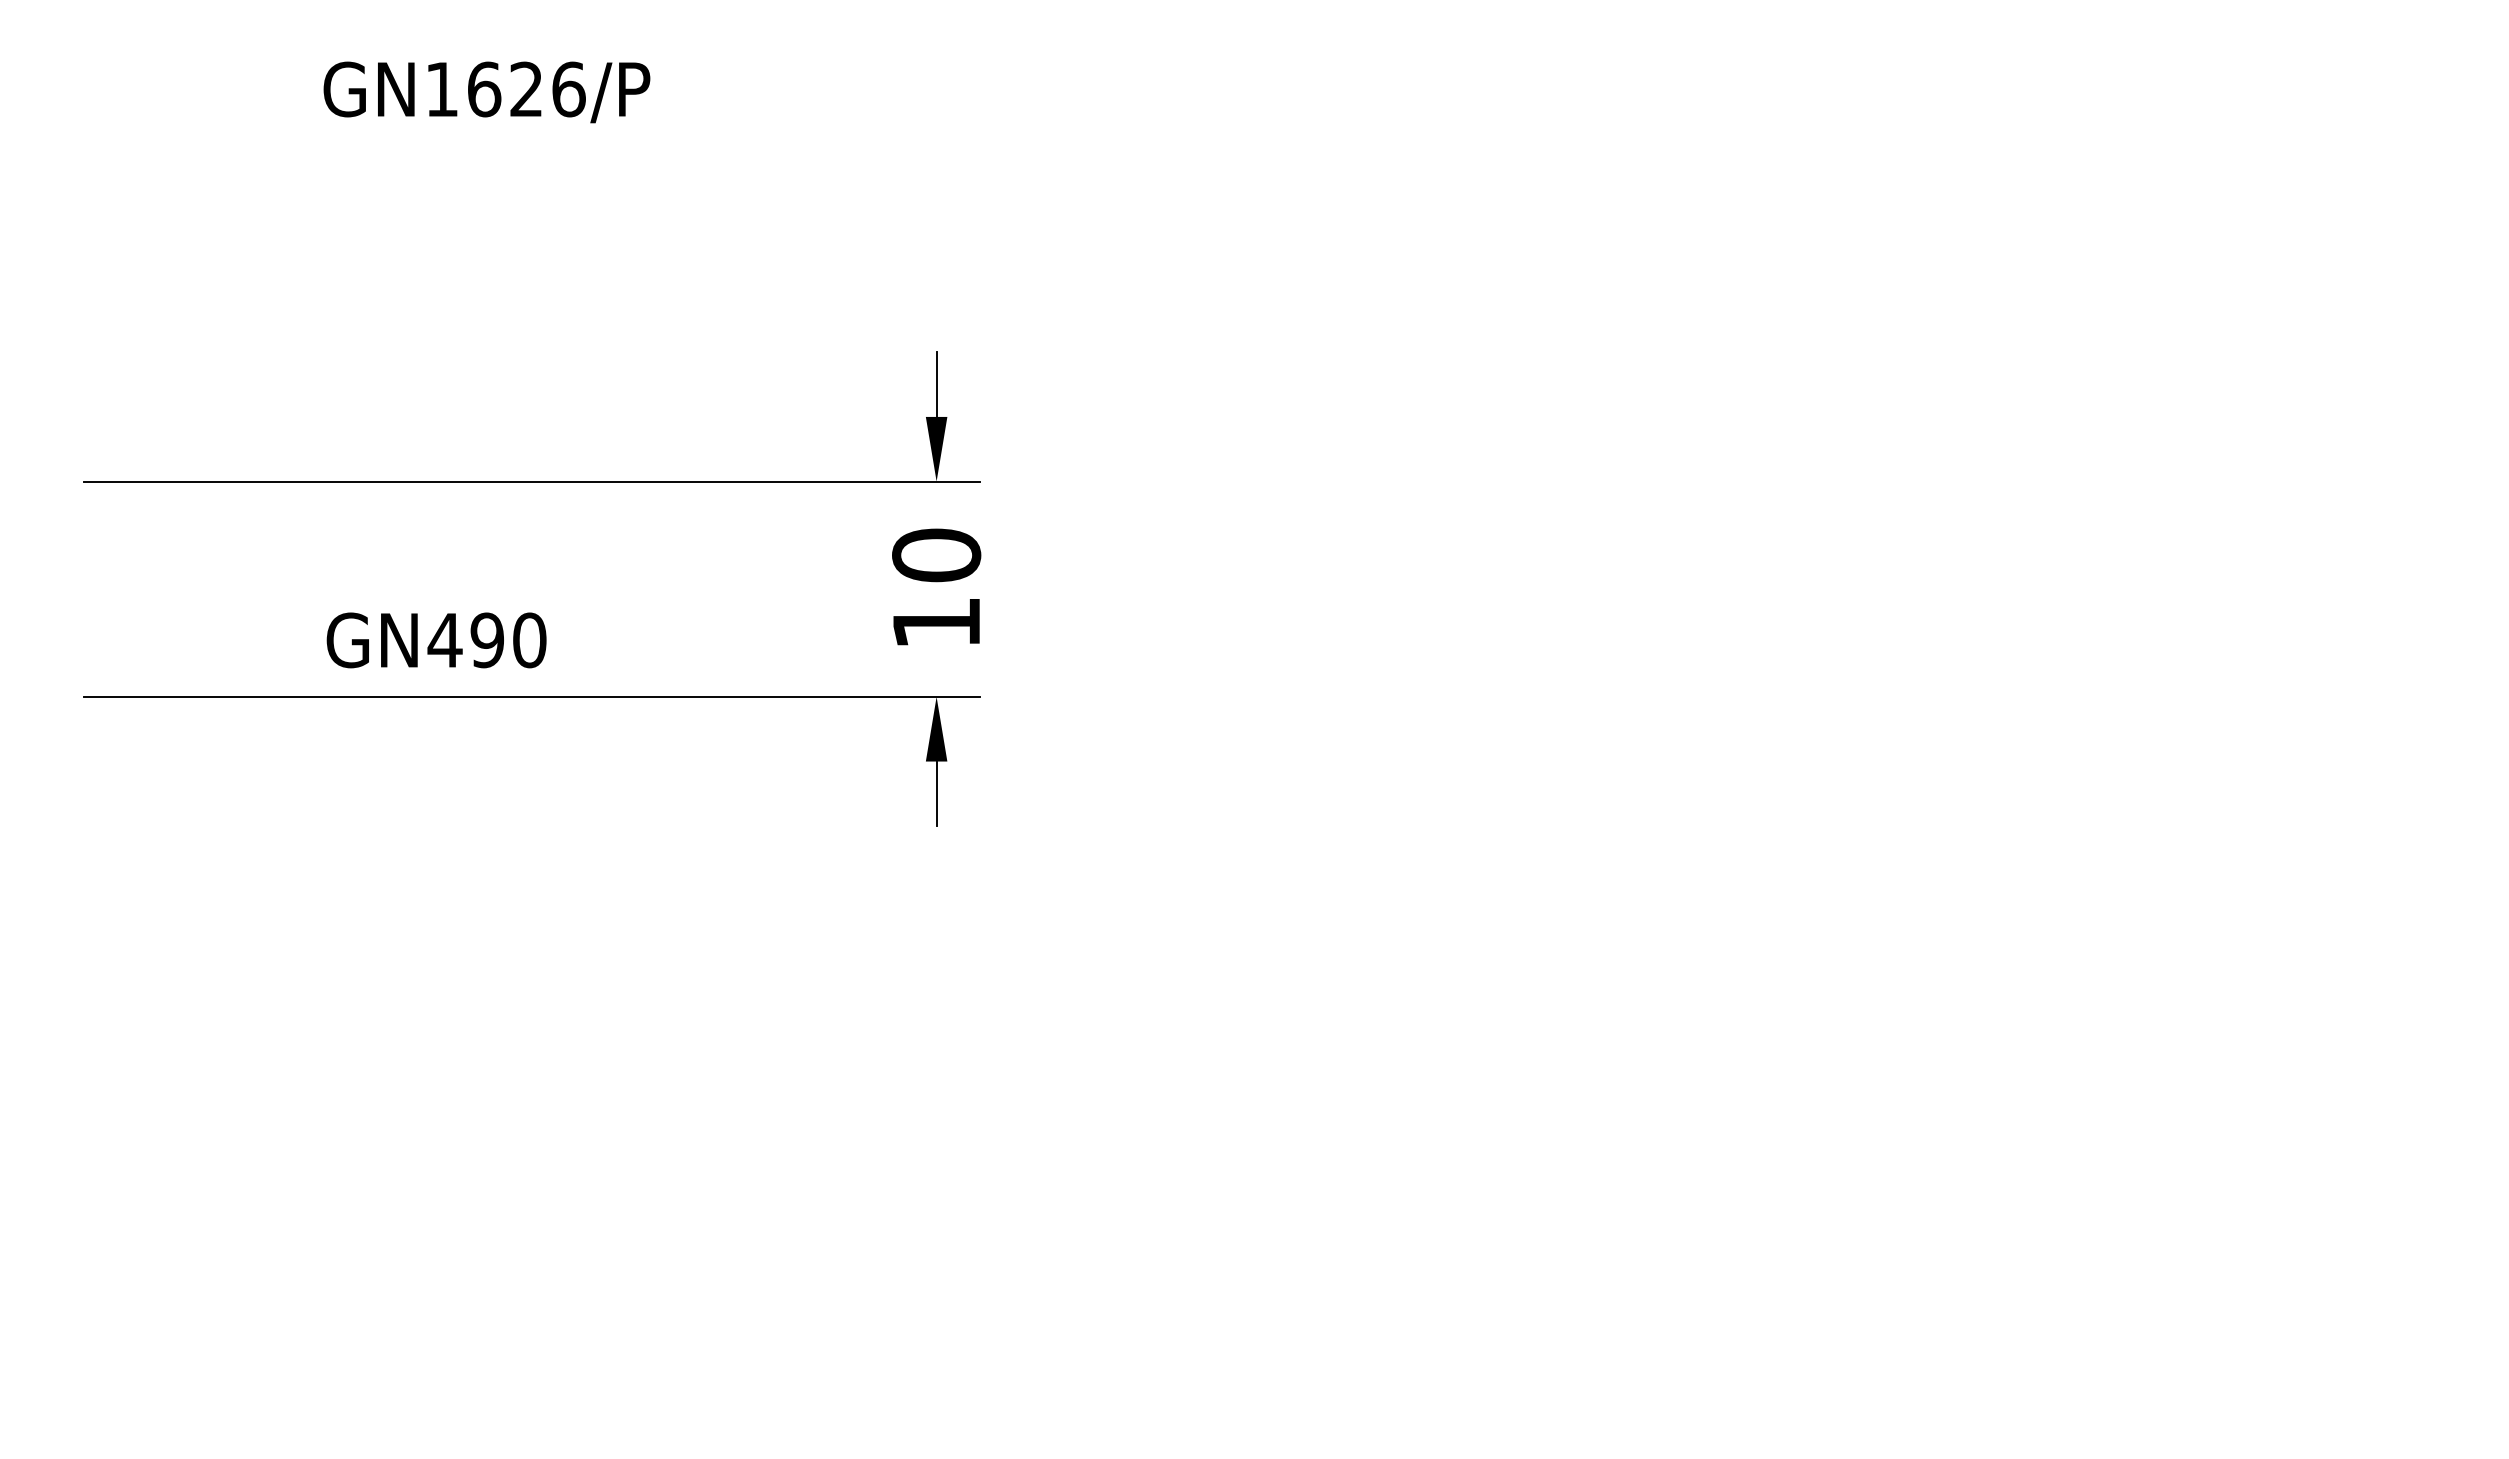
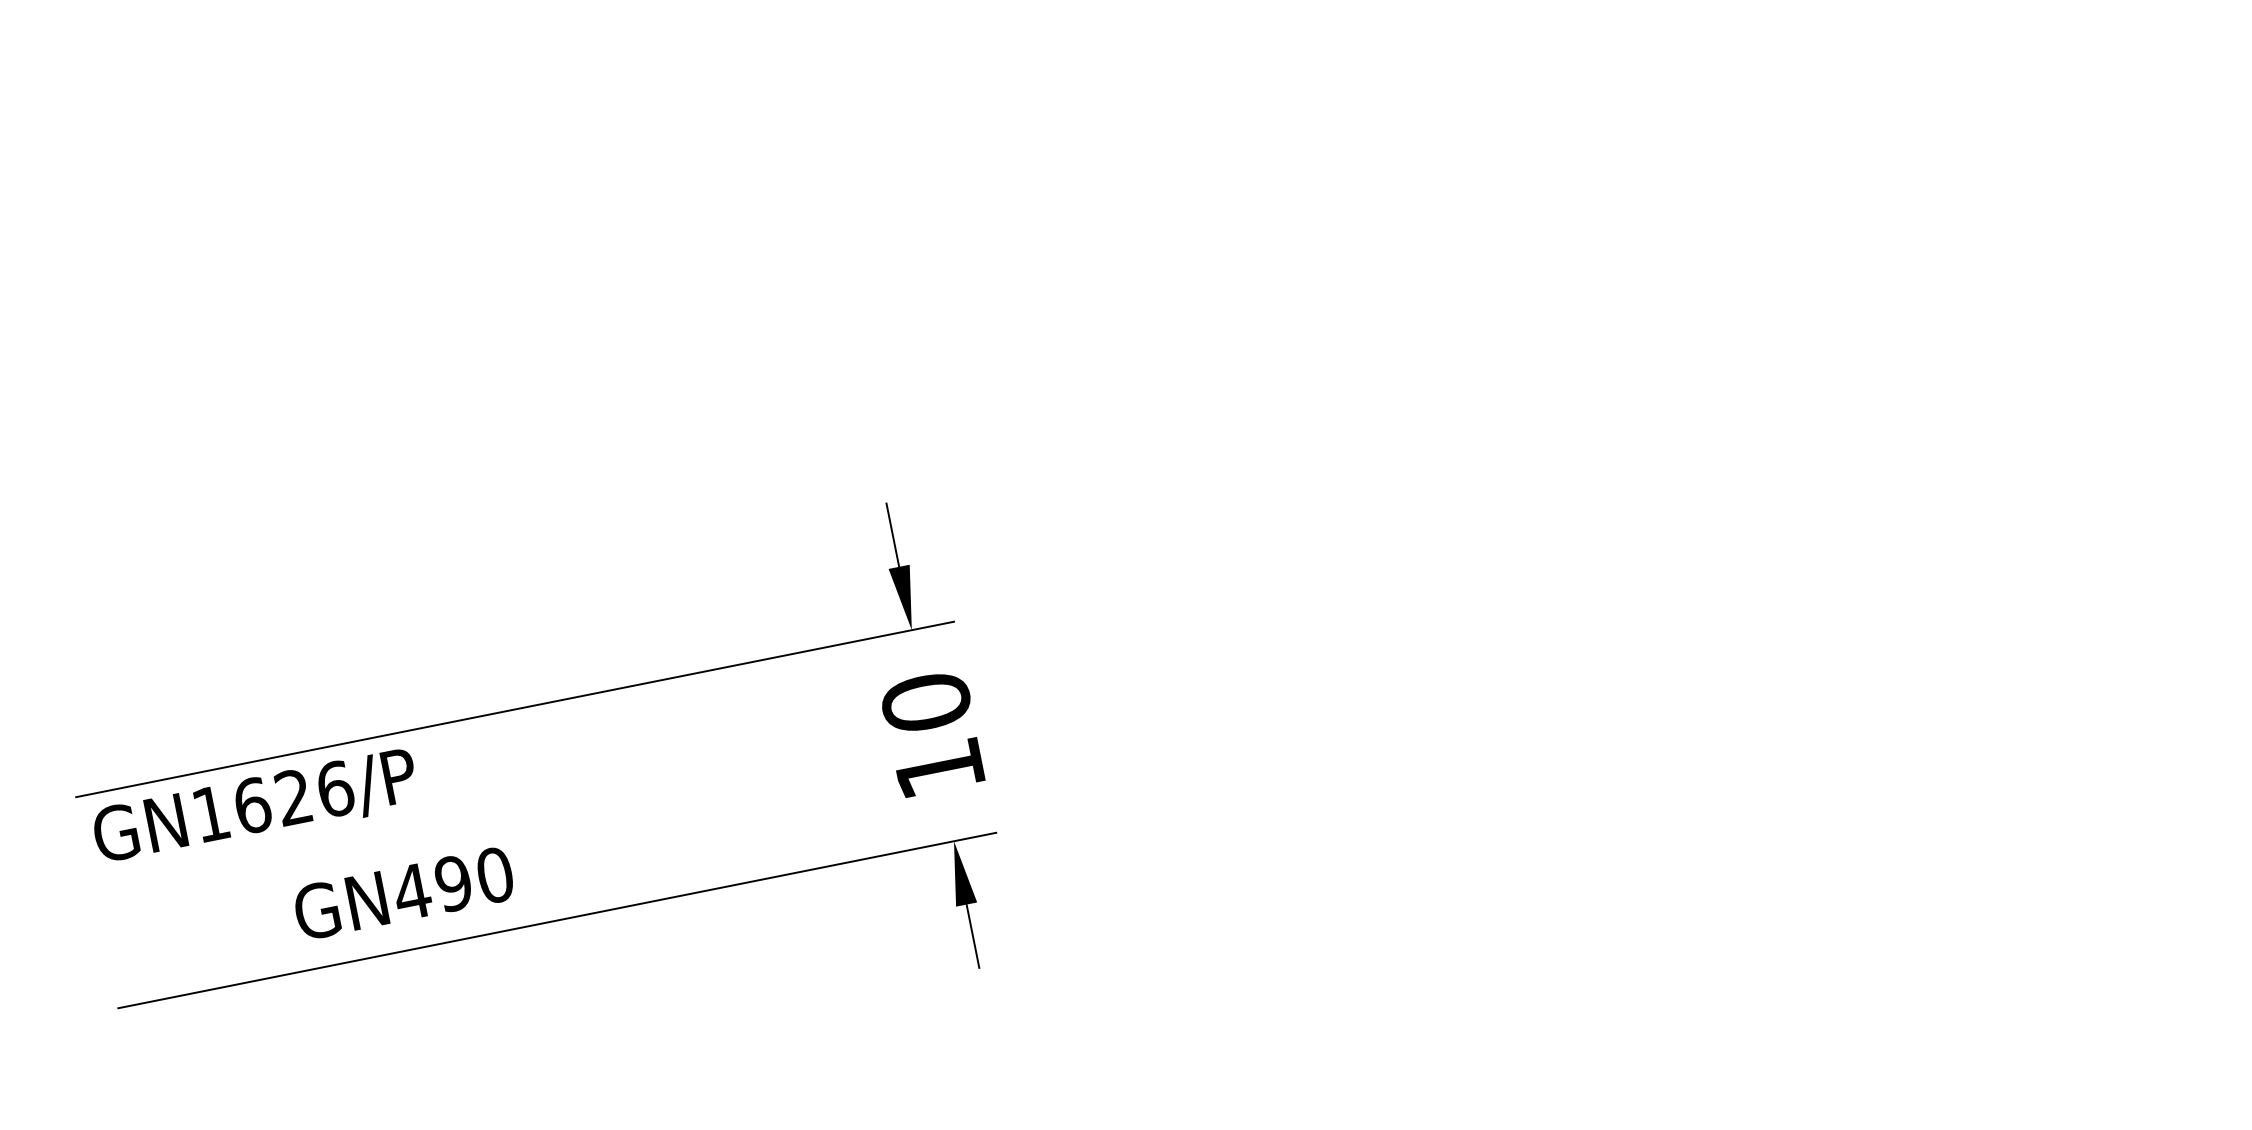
text: (486, 92) -> (255, 808), moved
text: (436, 640) -> (403, 893), moved

